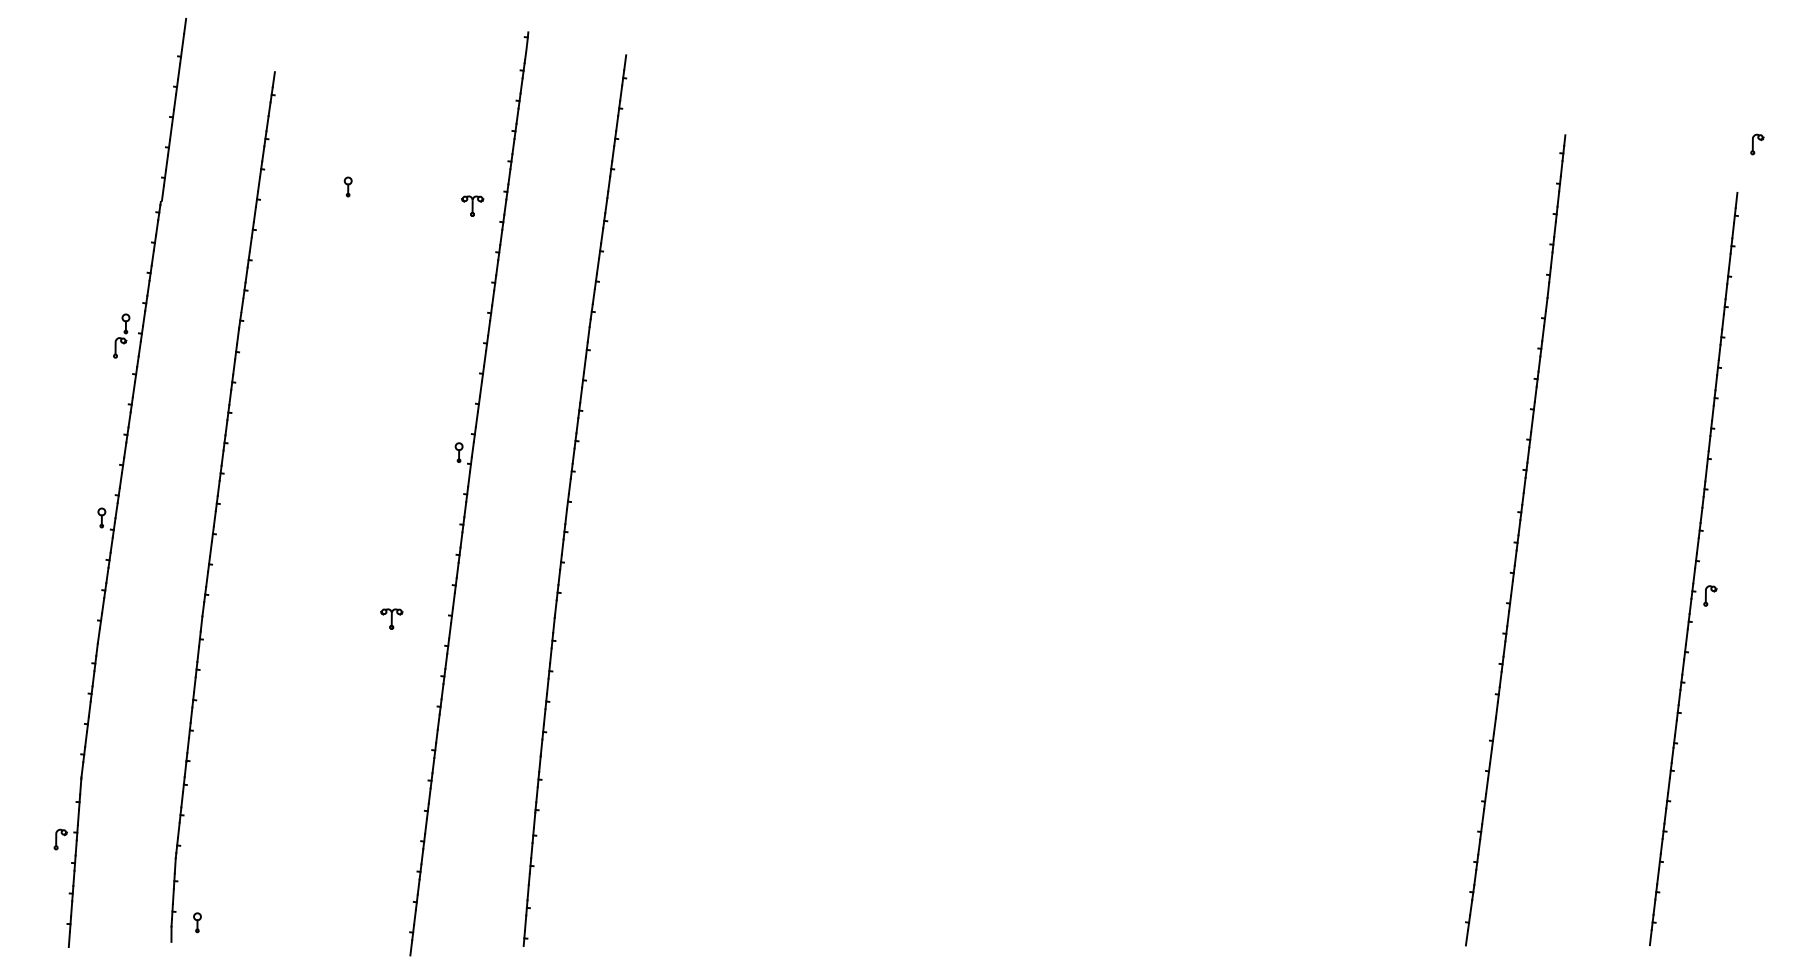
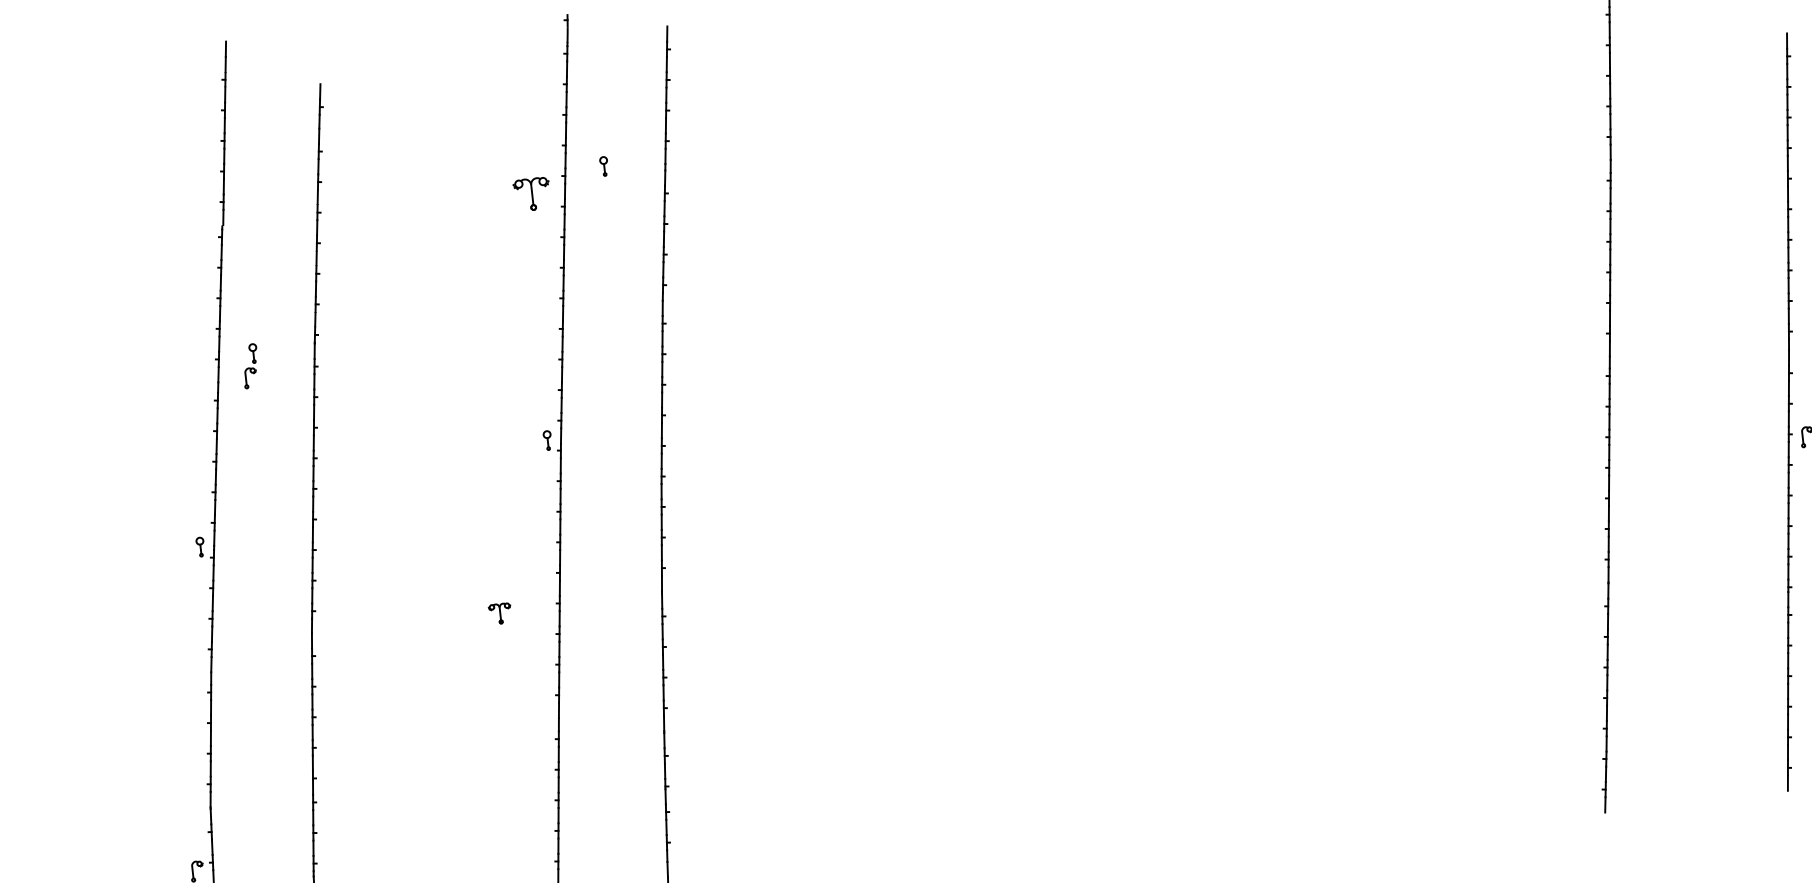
part: (347, 186) -> (603, 166), moved
part: (472, 205) -> (532, 193), size x1.6
part: (121, 335) -> (250, 365), moved

